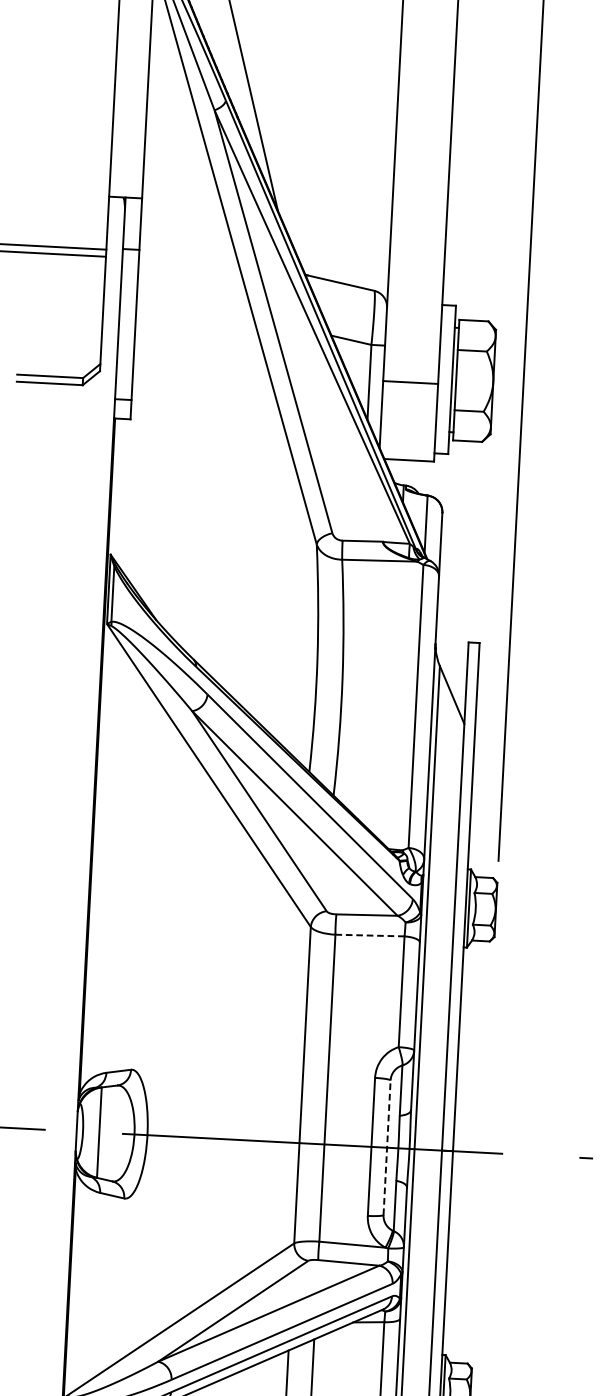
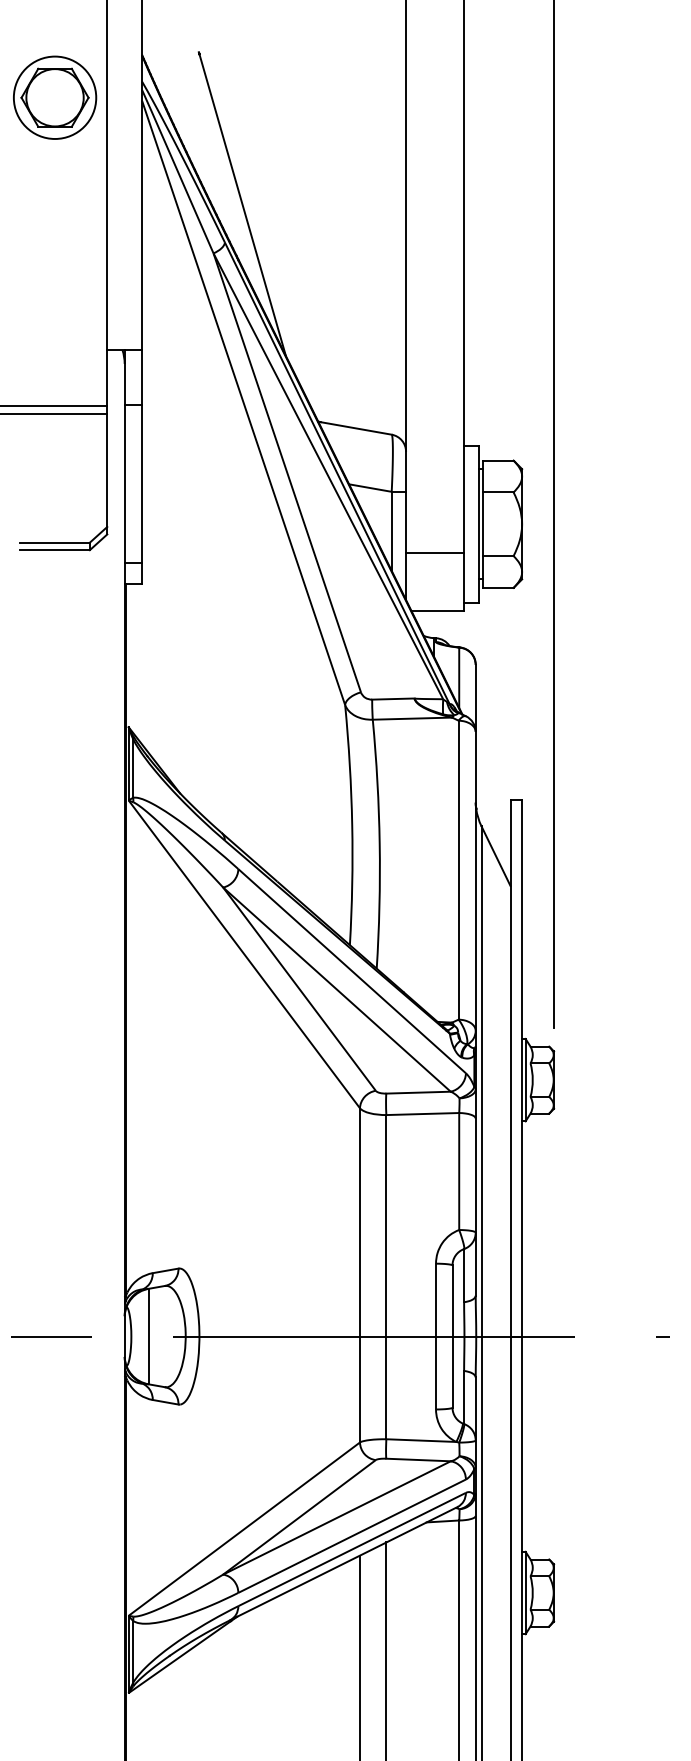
line: (411, 382) -> (435, 553), moved
line: (370, 936) -> (423, 1114), dashed -> solid
line: (387, 1147) -> (452, 1336), dashed -> solid

